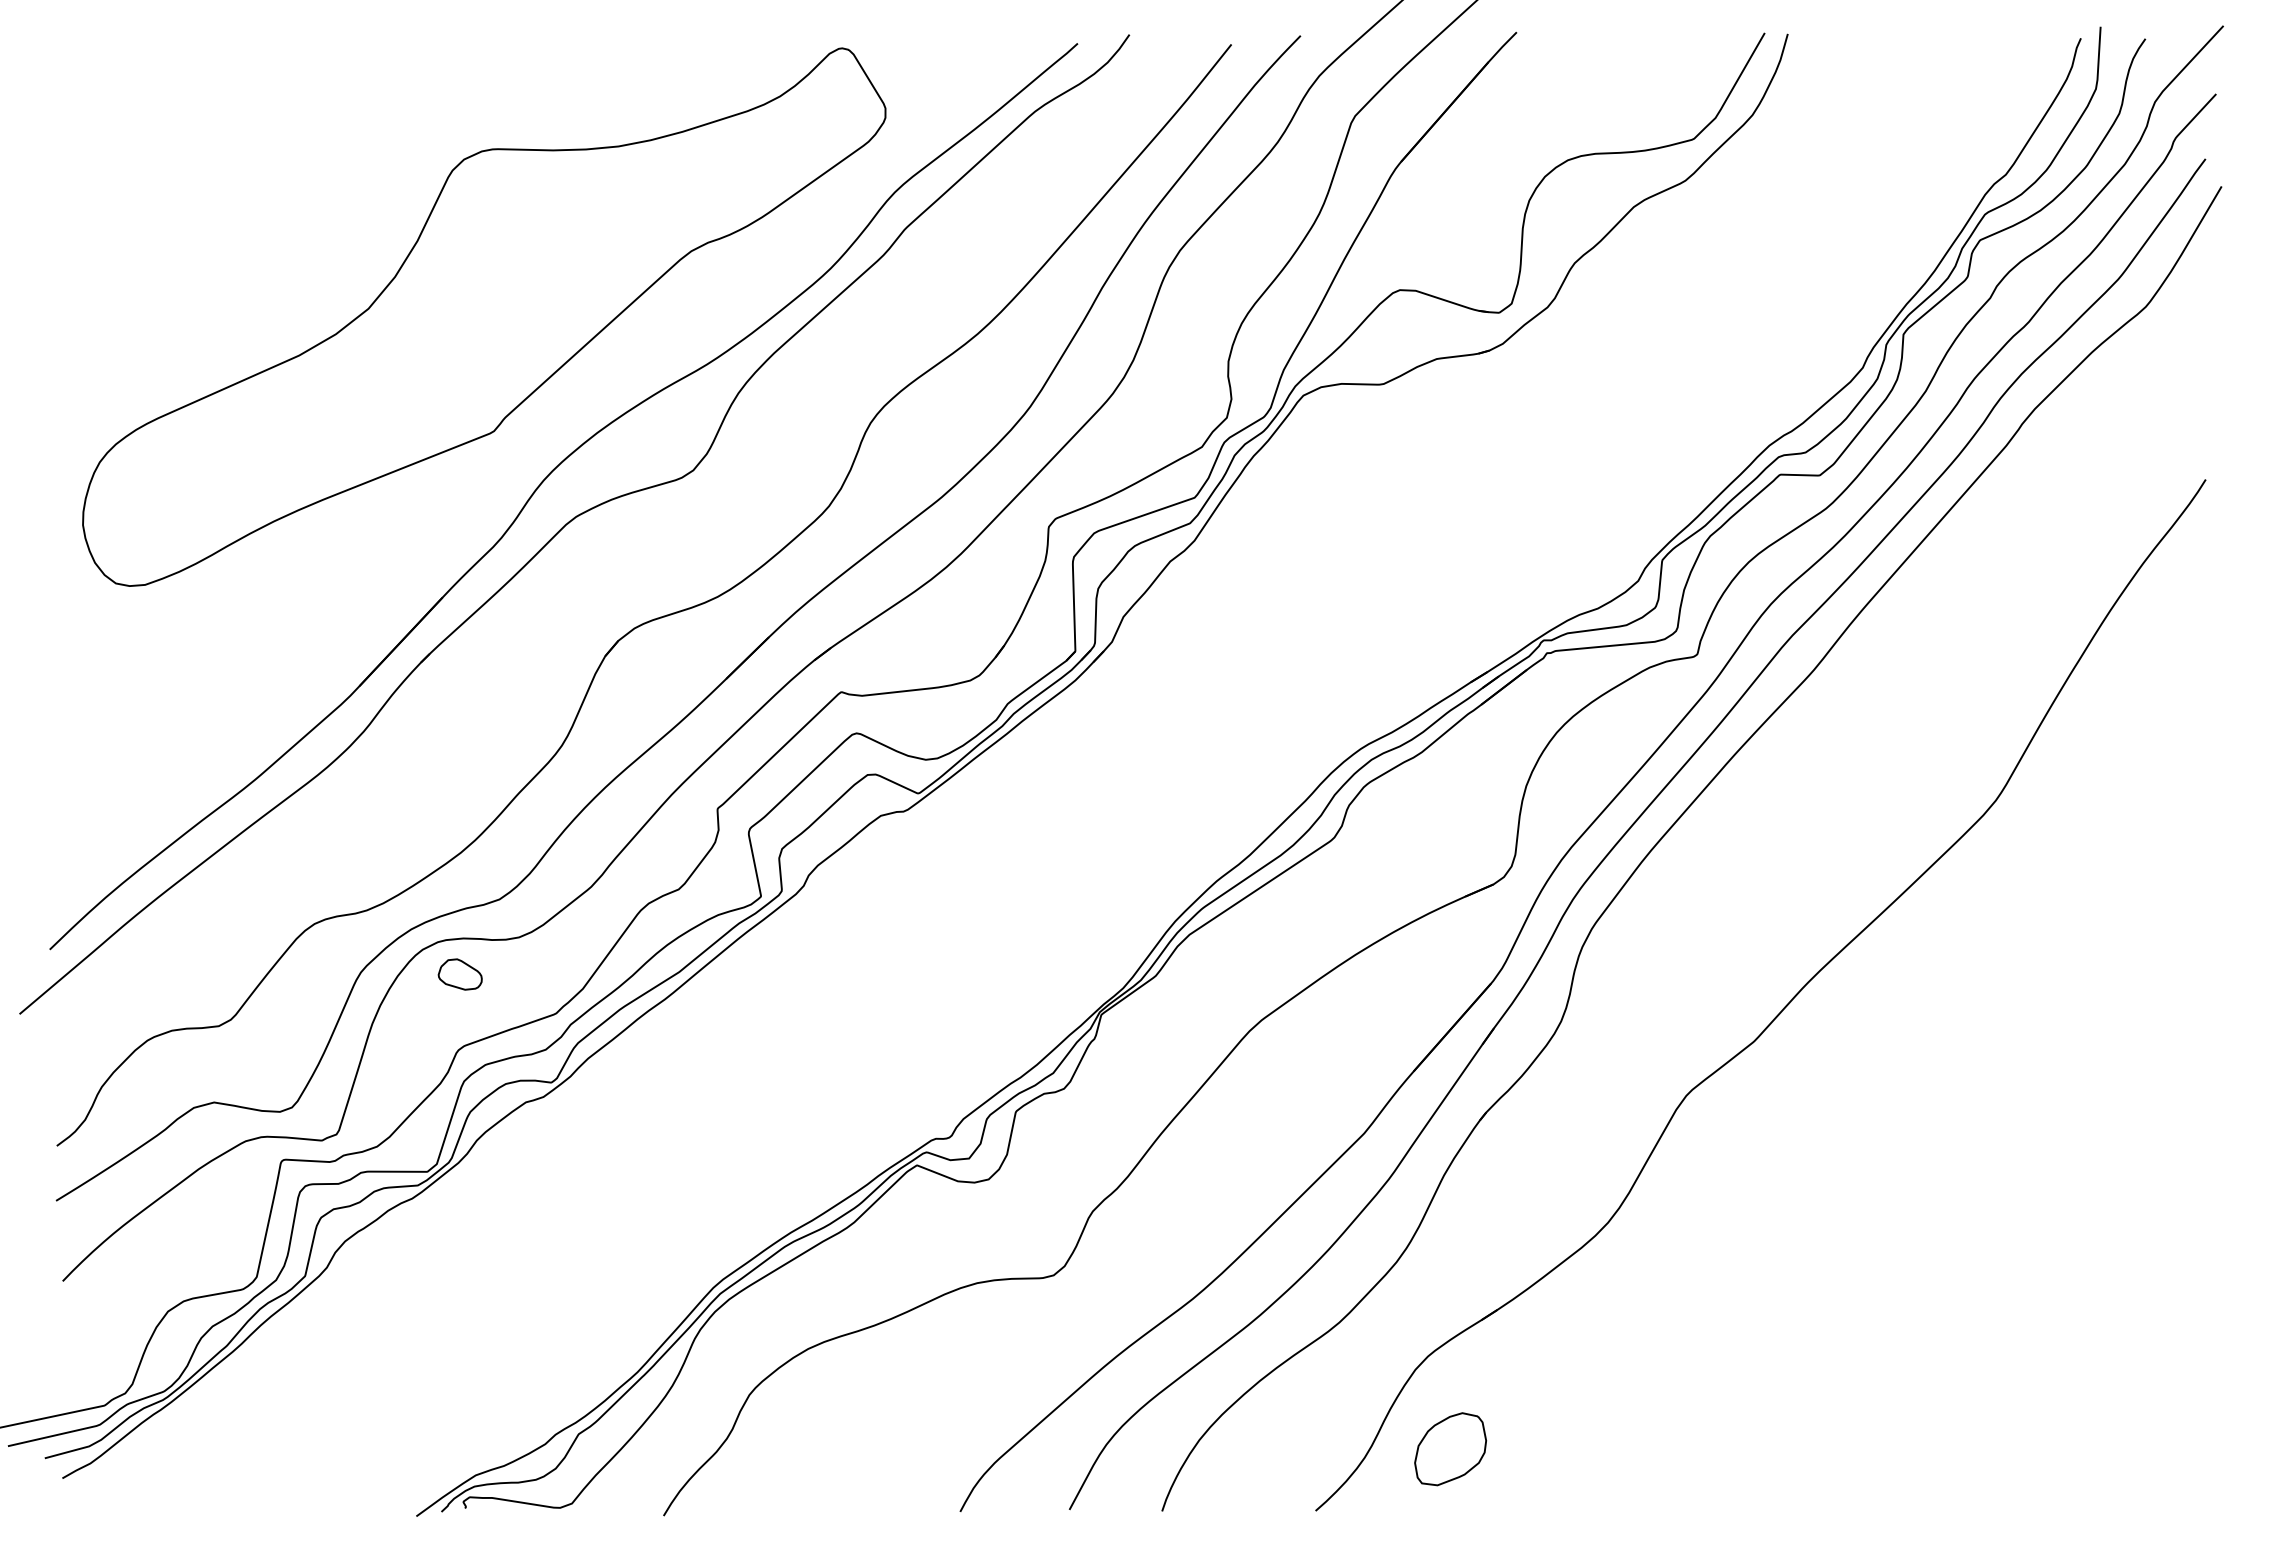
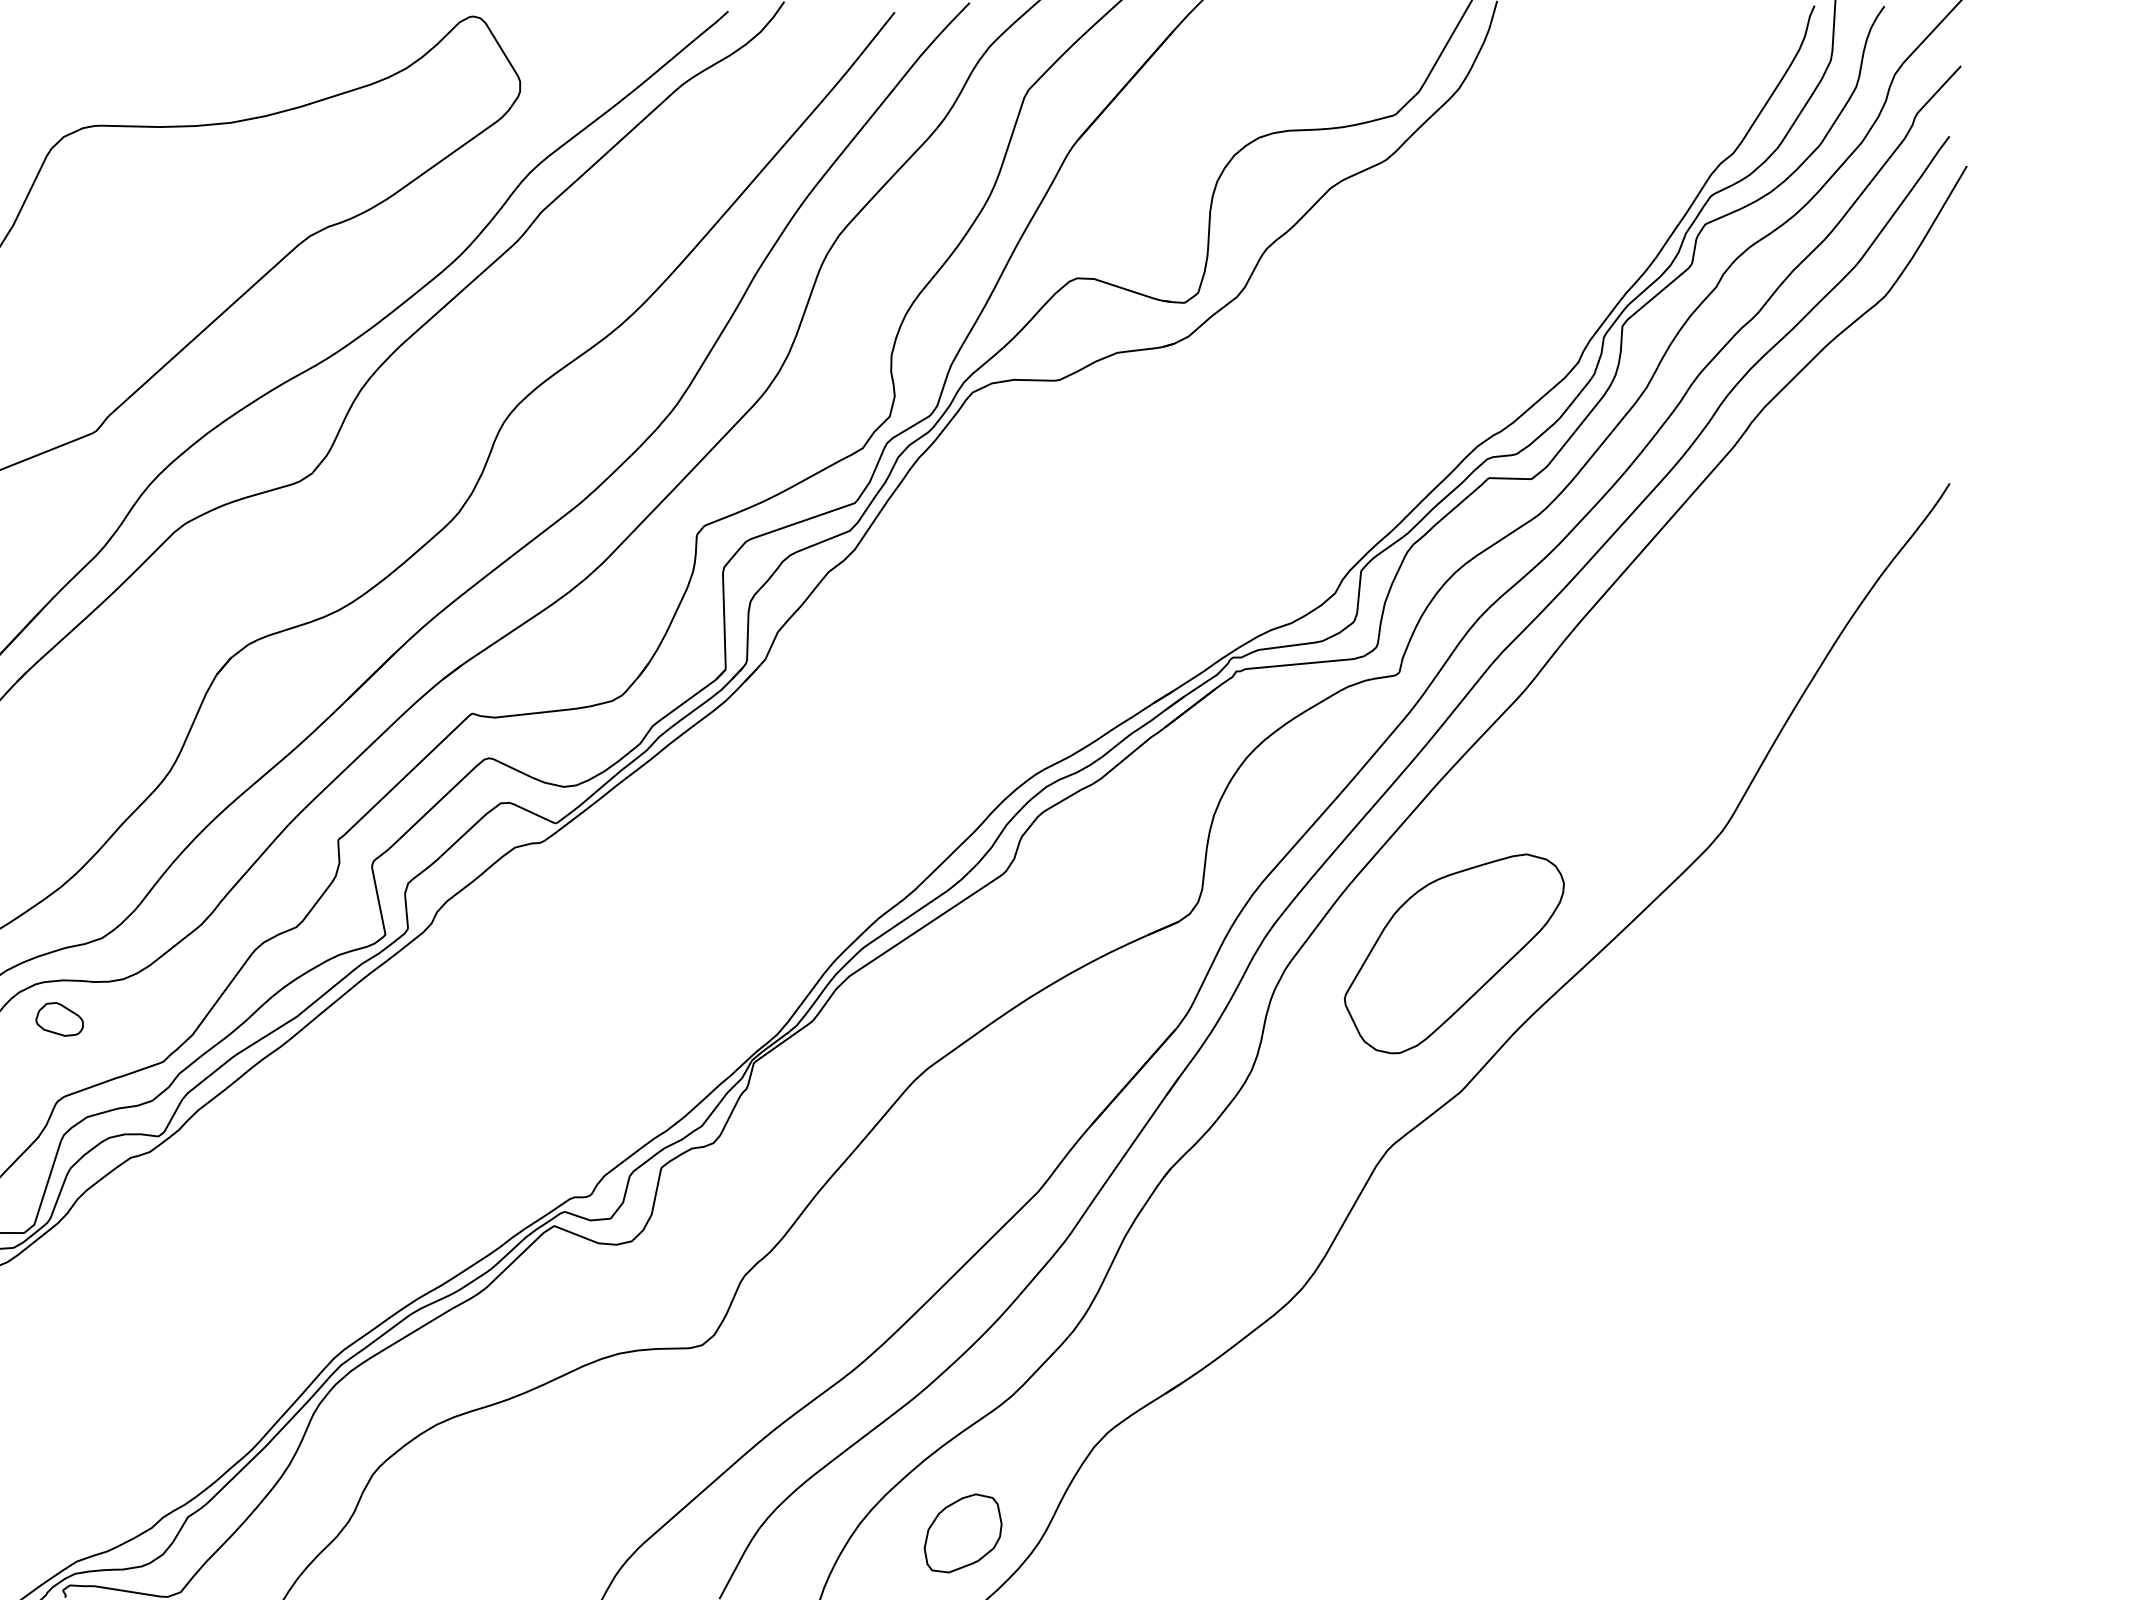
part: (1748, 913) -> (1454, 953), added
part: (1450, 1449) -> (963, 1533), moved

